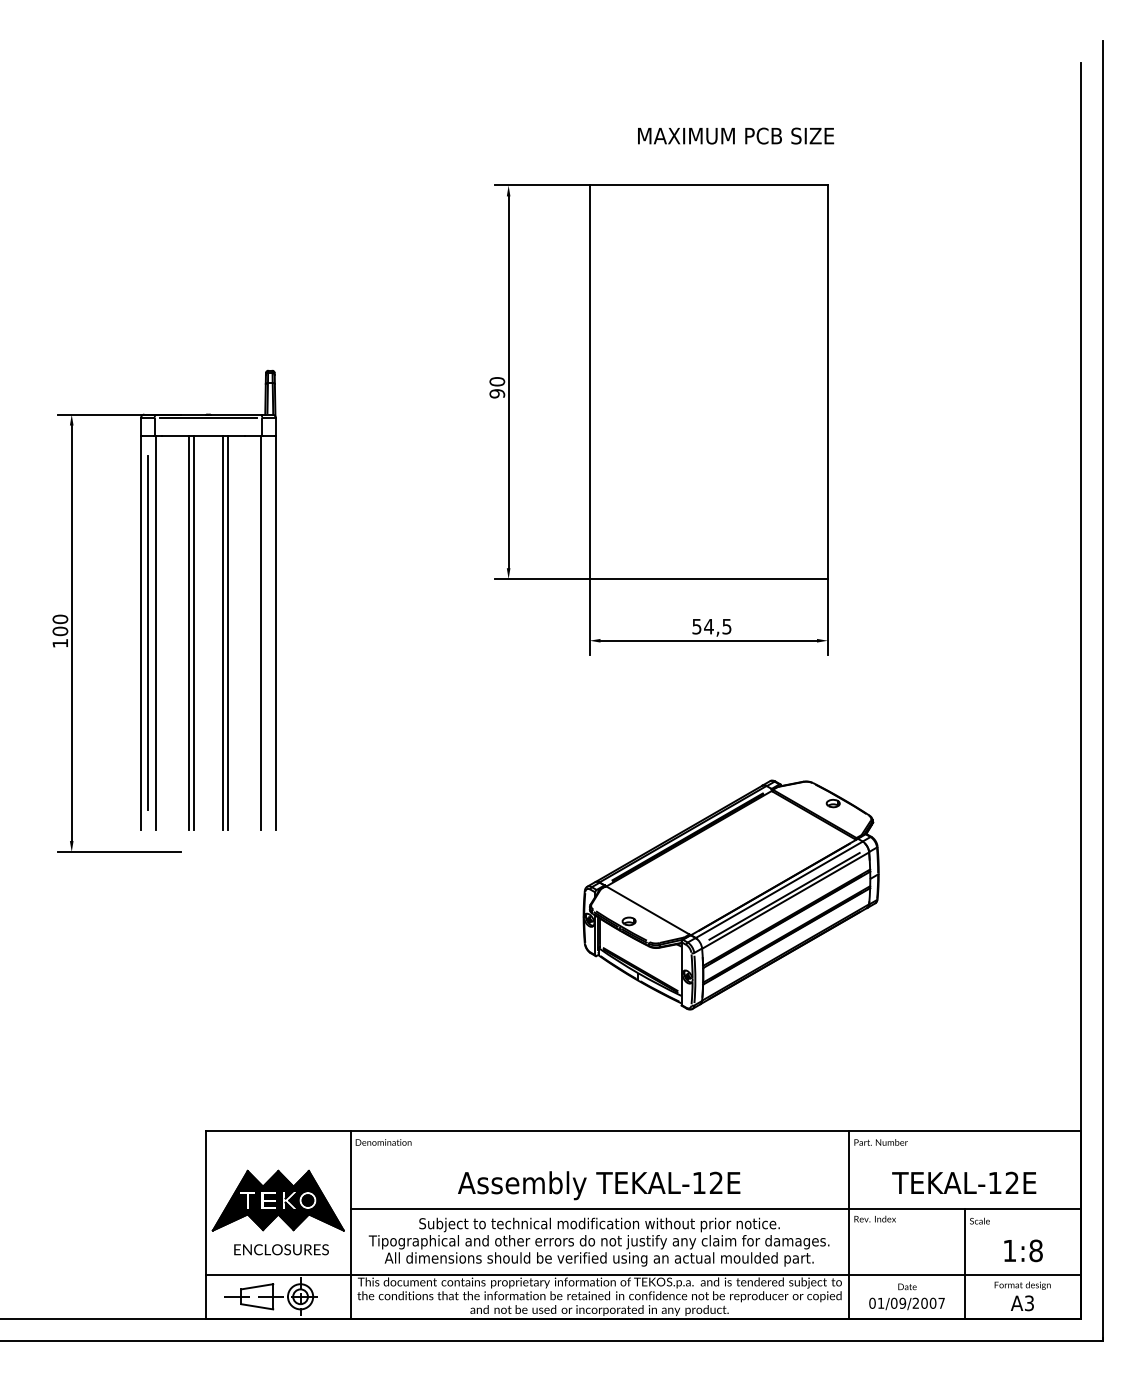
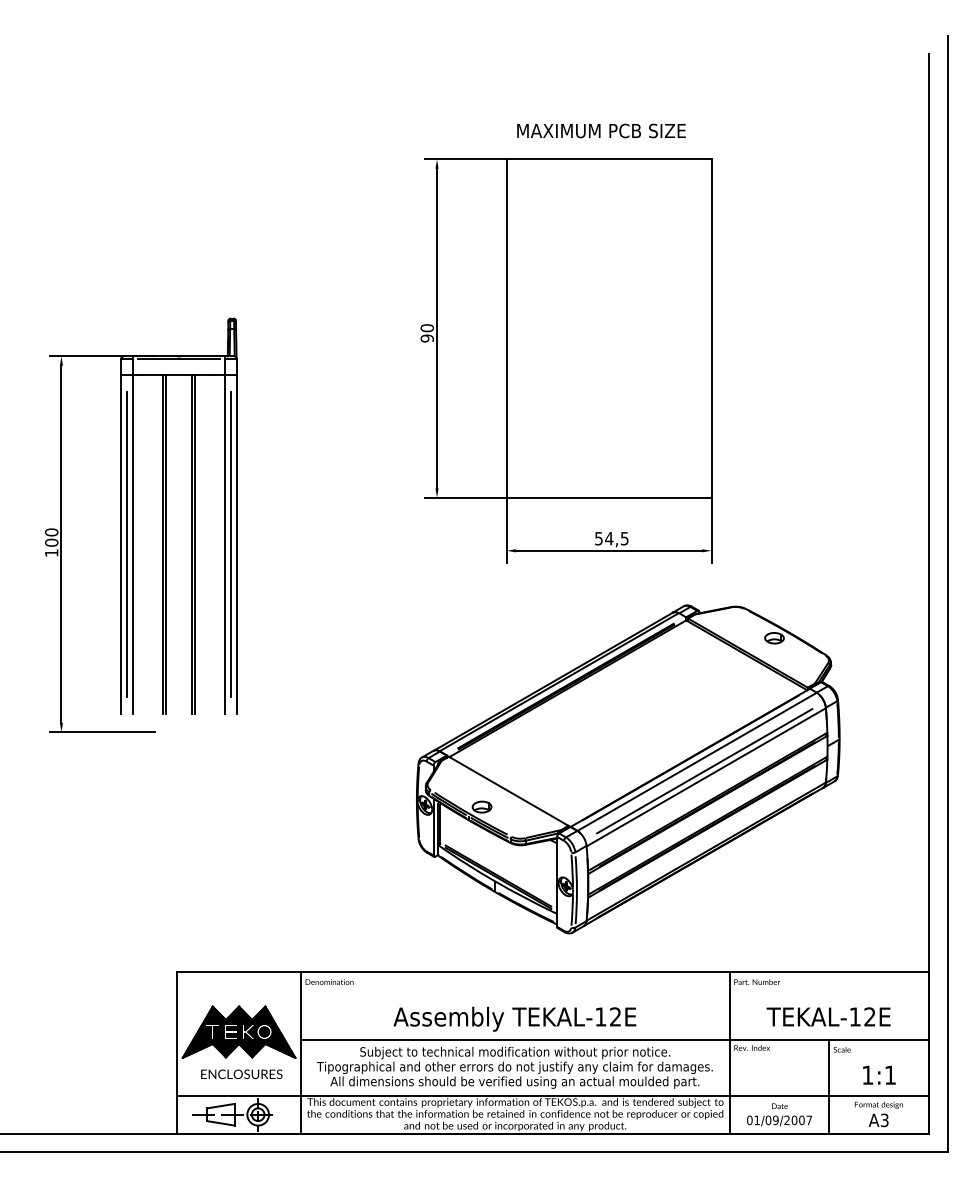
text: (736, 135) -> (601, 130), moved
line: (268, 633) -> (230, 544), added
part: (731, 895) -> (628, 769), size x1.67
text: (1036, 1249) -> (890, 1074), 1:8 -> 1:1

